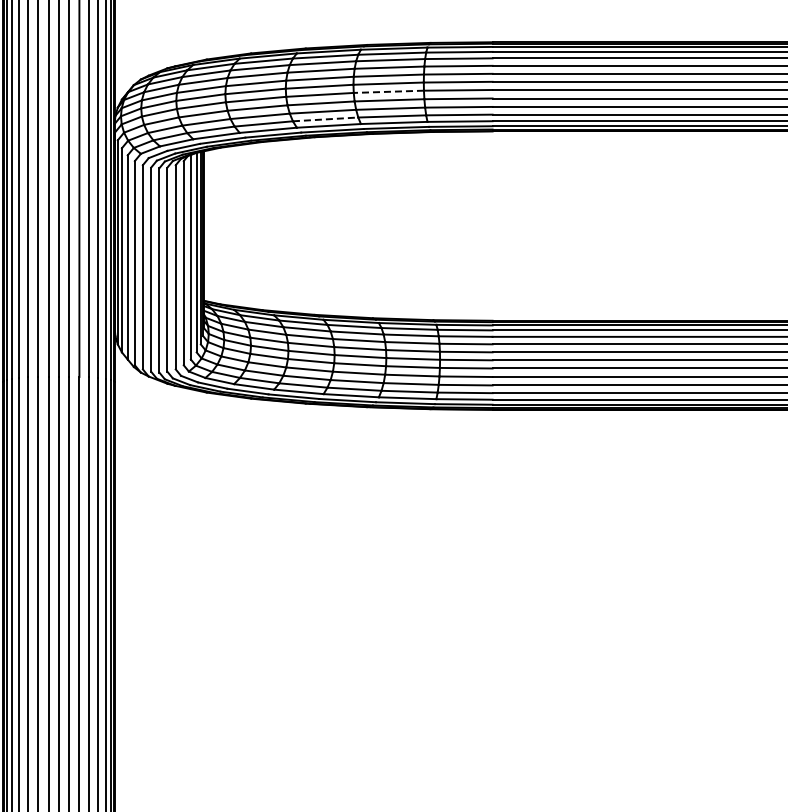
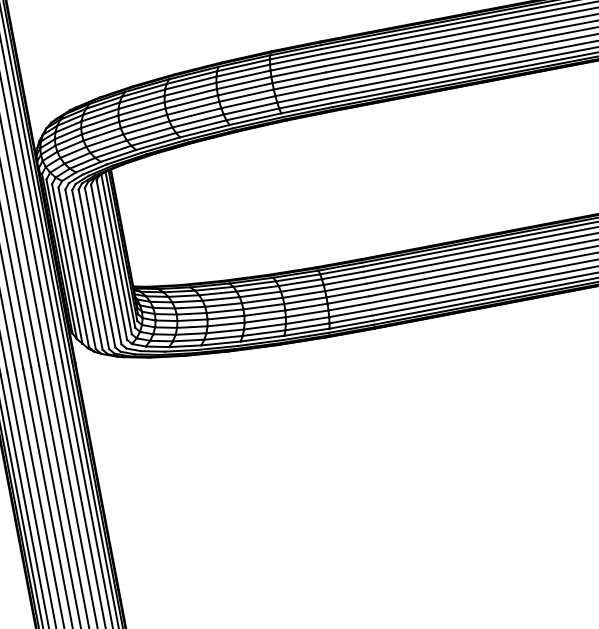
line: (388, 91) -> (246, 95), dashed -> solid
line: (325, 119) -> (201, 126), dashed -> solid

